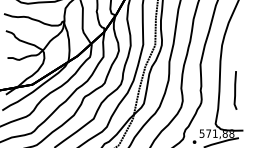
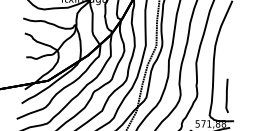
line: (234, 90) -> (226, 95), moved

